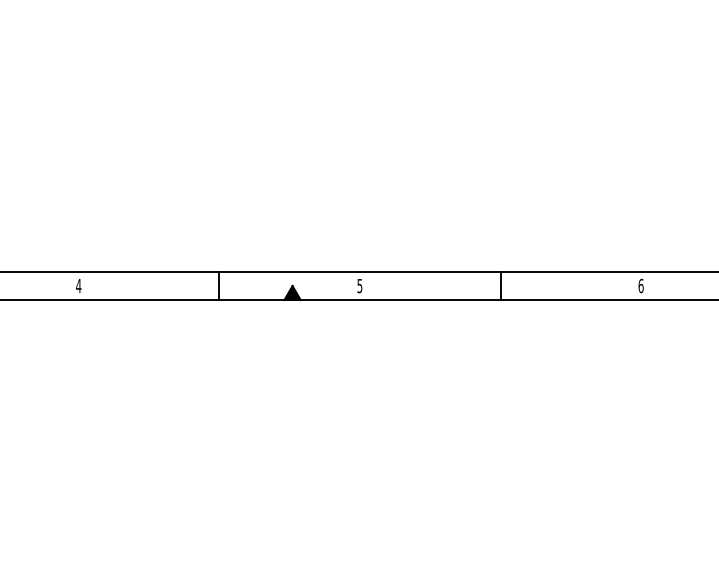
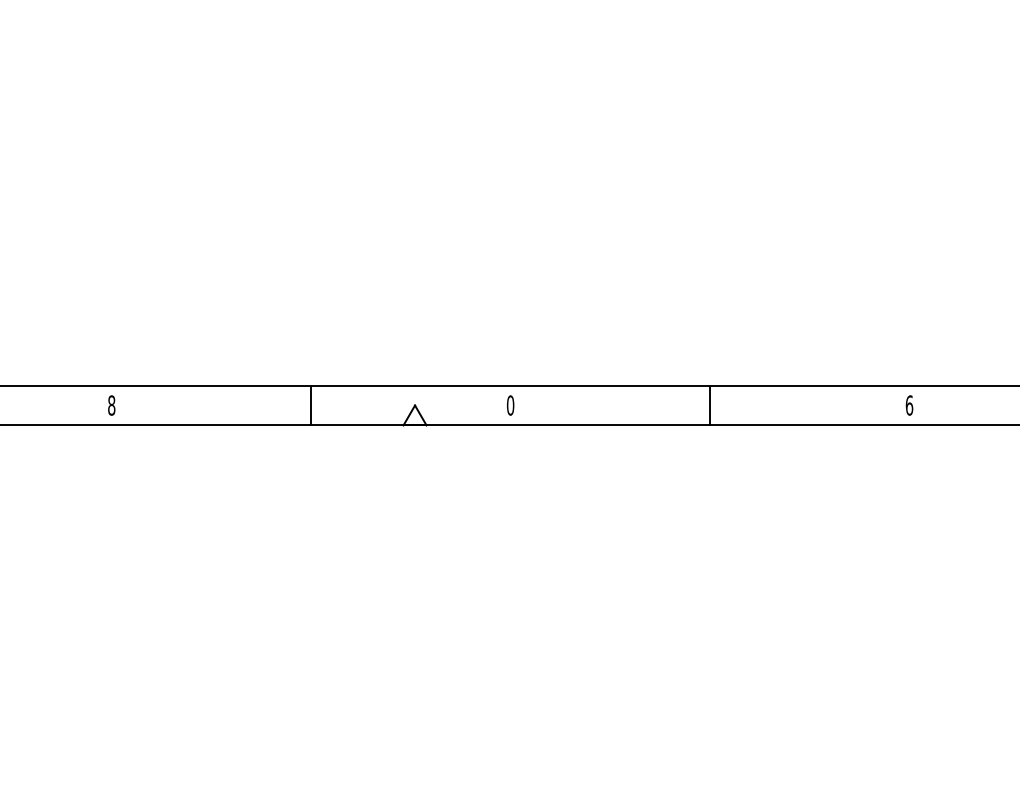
text: (78, 285) -> (111, 404), 4 -> 8
text: (359, 285) -> (510, 404), 5 -> 0
fill: (292, 292) -> (414, 414), removed

